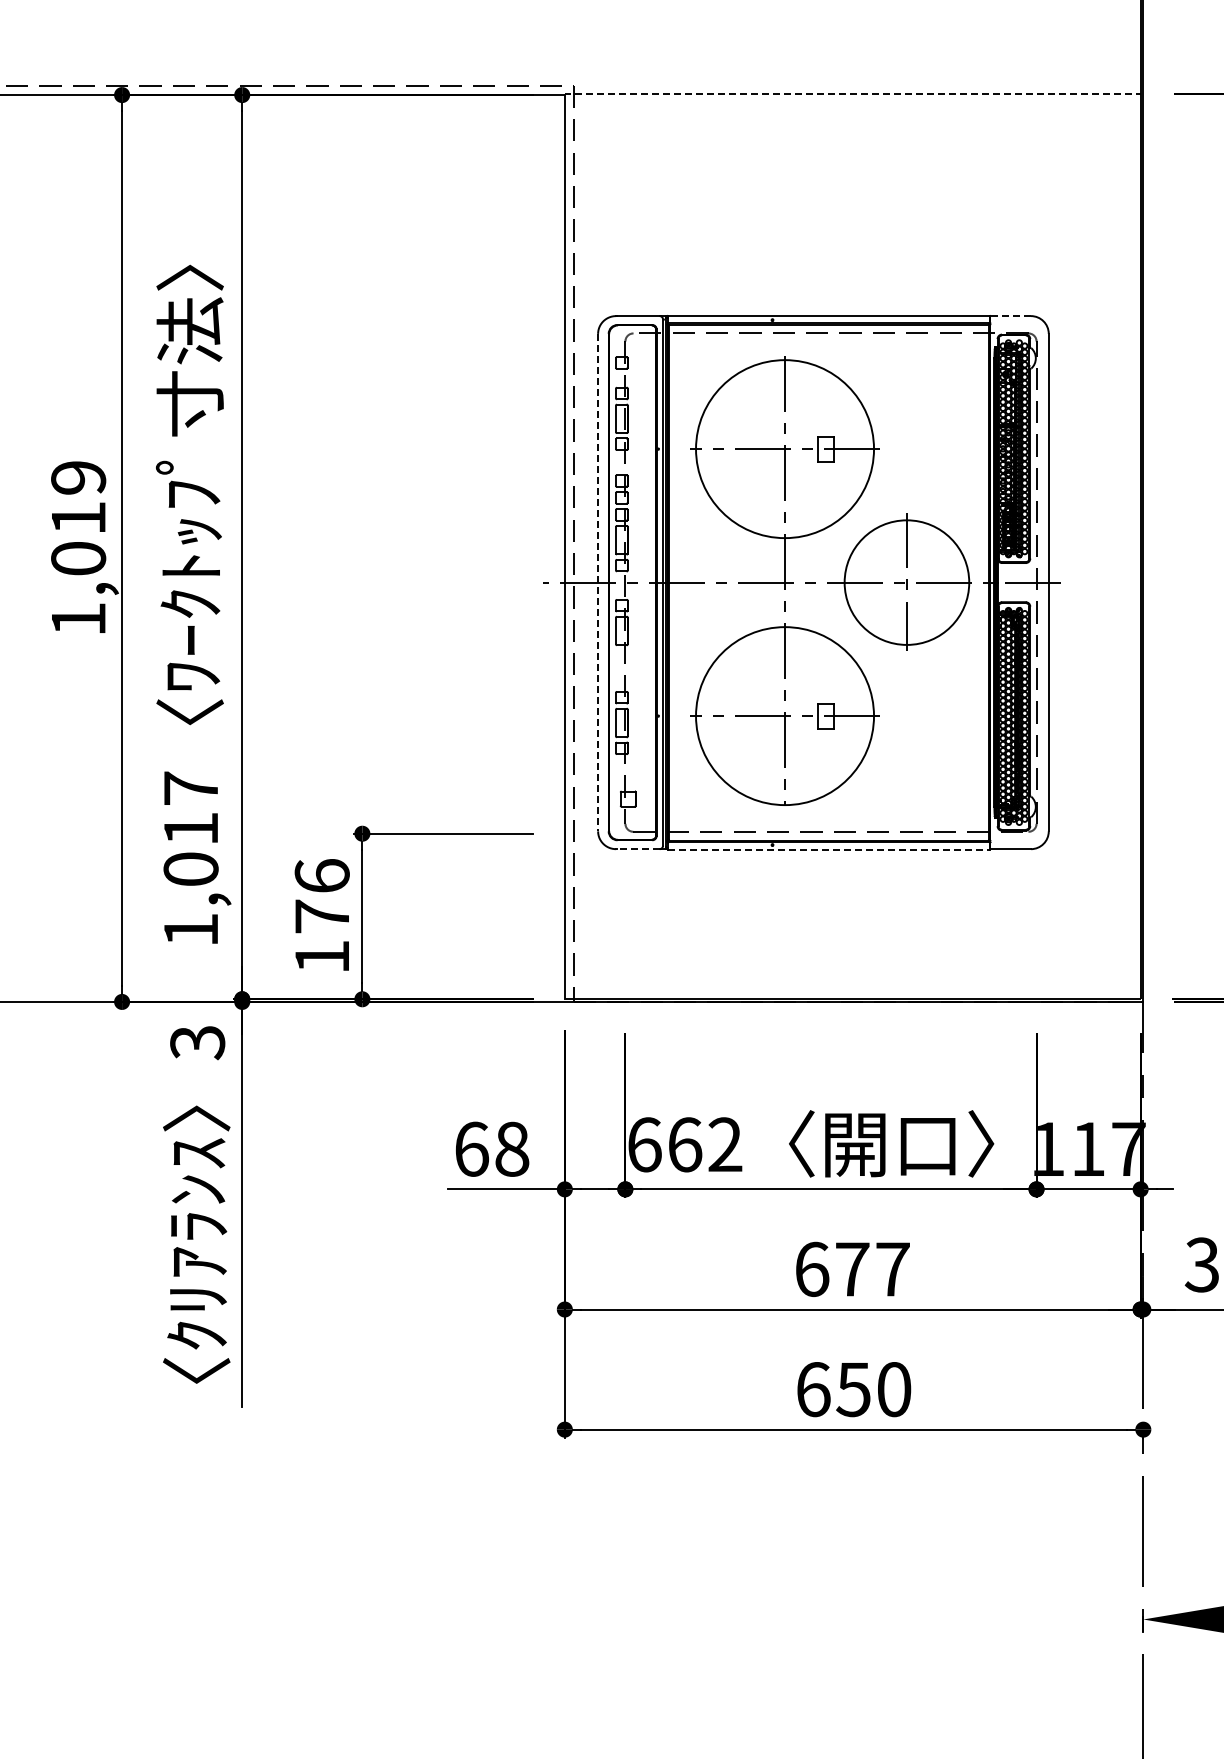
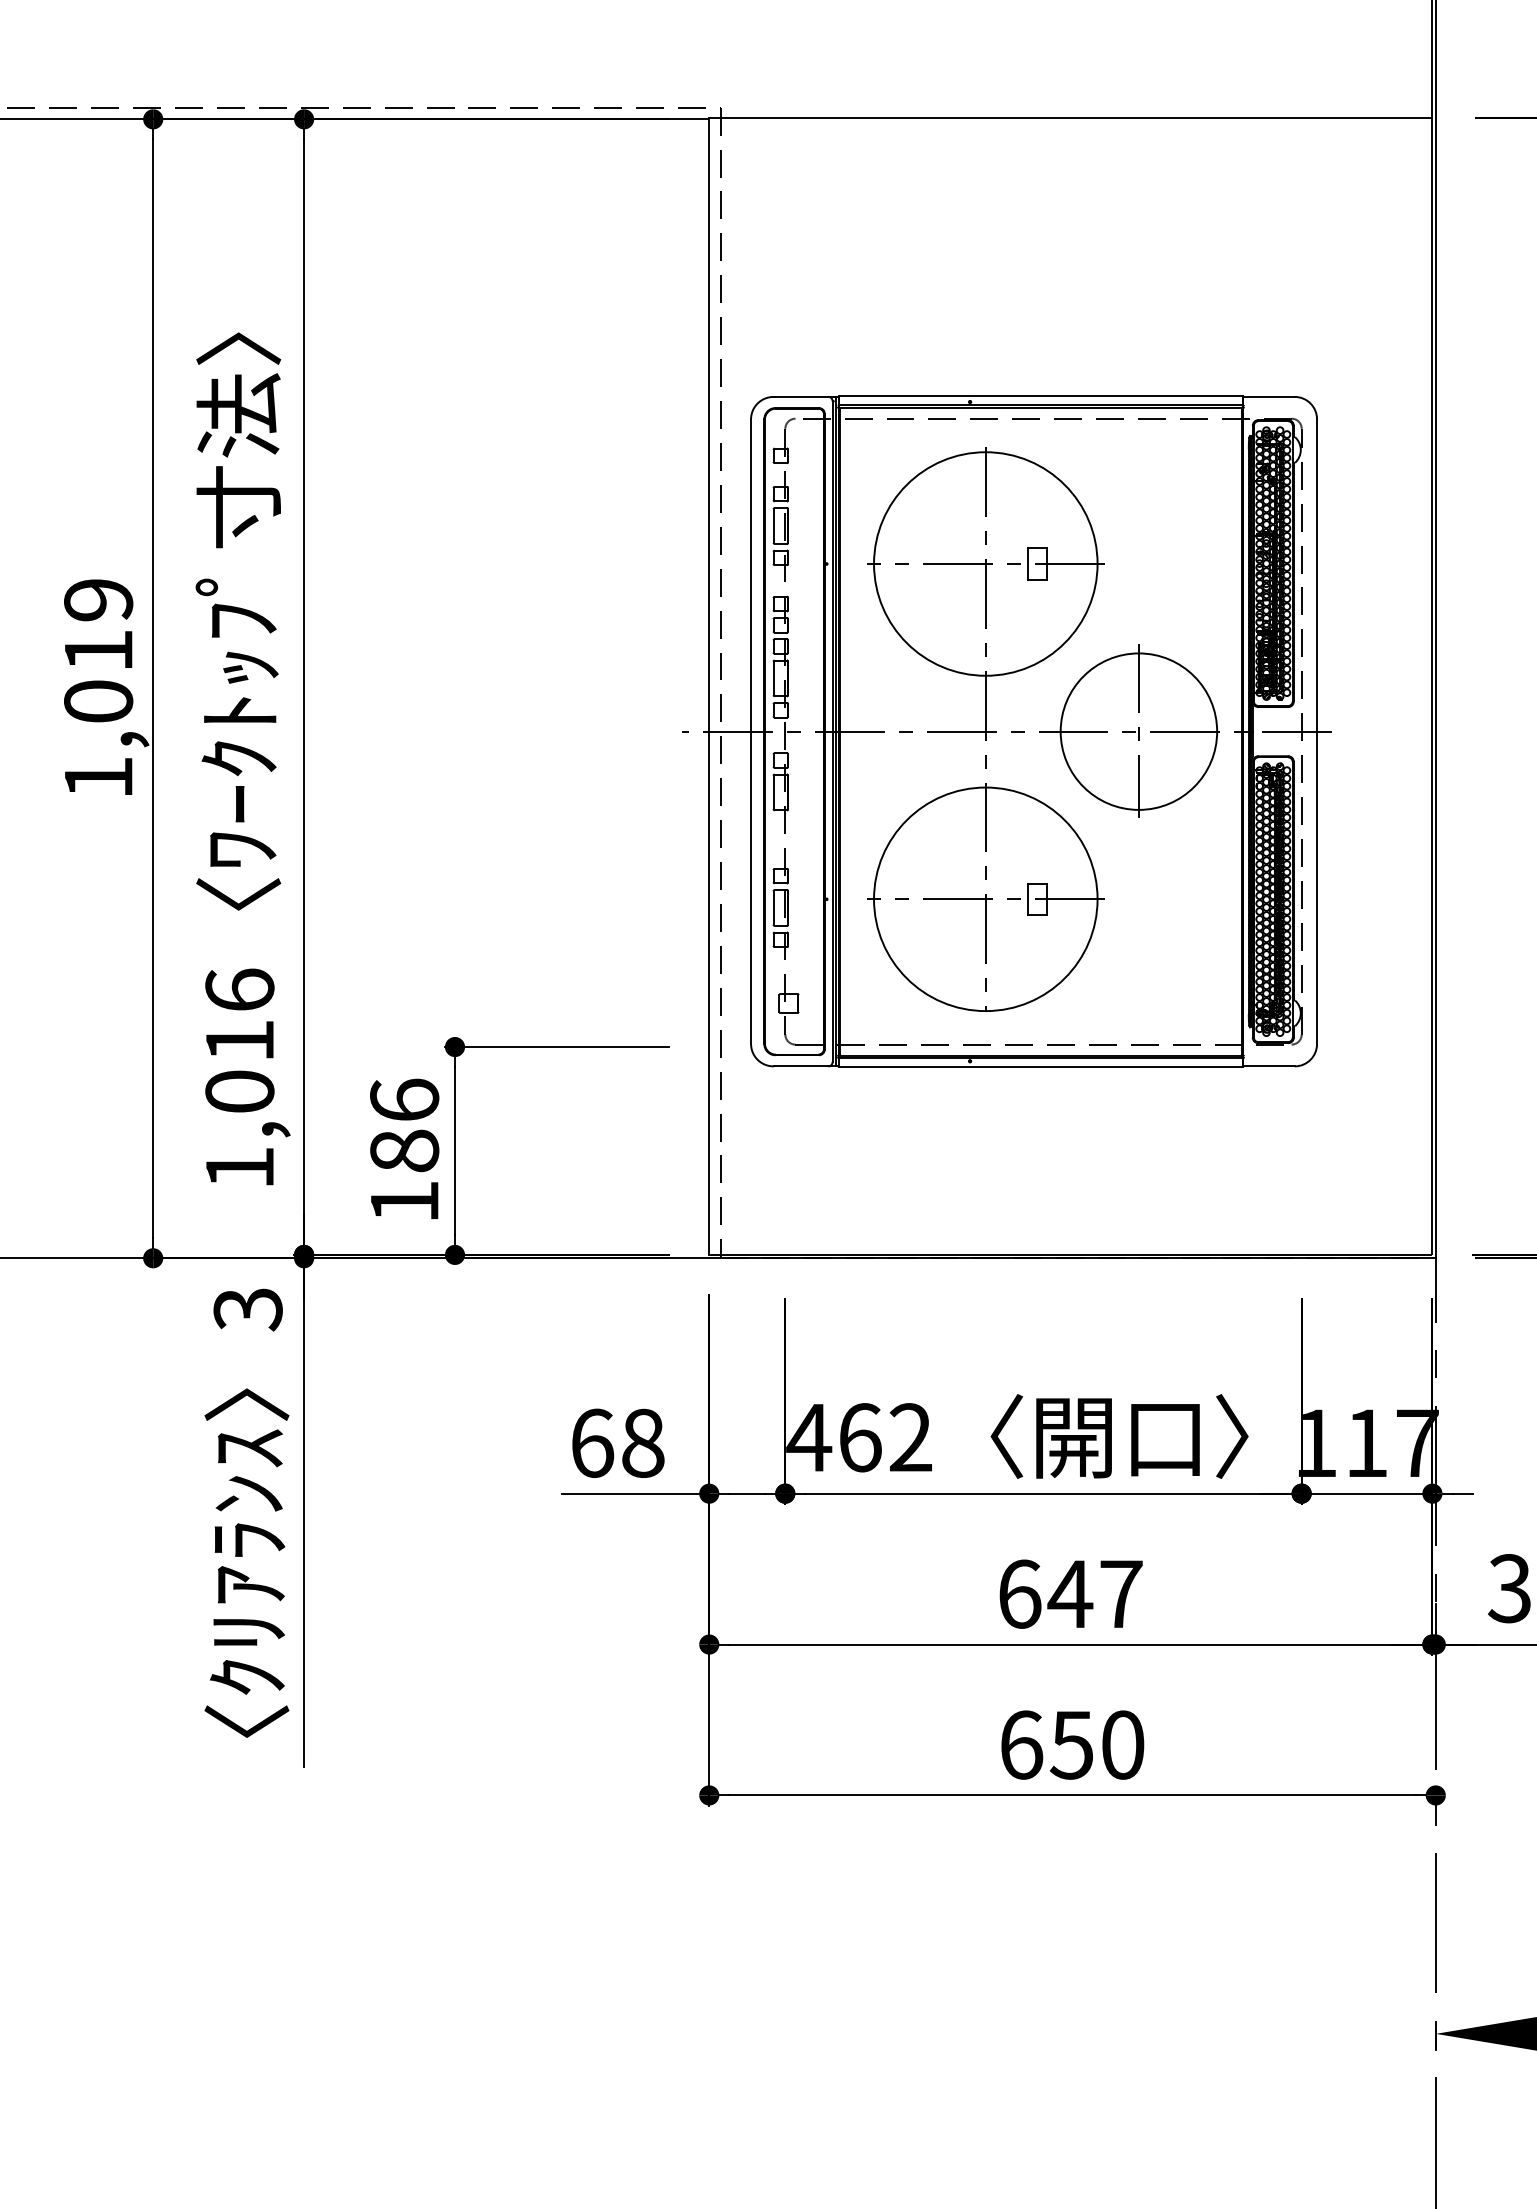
line: (851, 93) -> (1069, 117), dashed -> solid
line: (1010, 316) -> (1268, 397), dashed -> solid
line: (598, 582) -> (751, 731), dashed -> solid
text: (190, 787) -> (239, 988), 1,017 -> 1,016
line: (638, 849) -> (801, 1066), dashed -> solid
line: (828, 849) -> (1040, 1066), dashed -> solid
text: (321, 916) -> (403, 1150), 176 -> 186
text: (644, 1144) -> (809, 1437), 662 -> 462
text: (852, 1269) -> (1070, 1594), 677 -> 647

